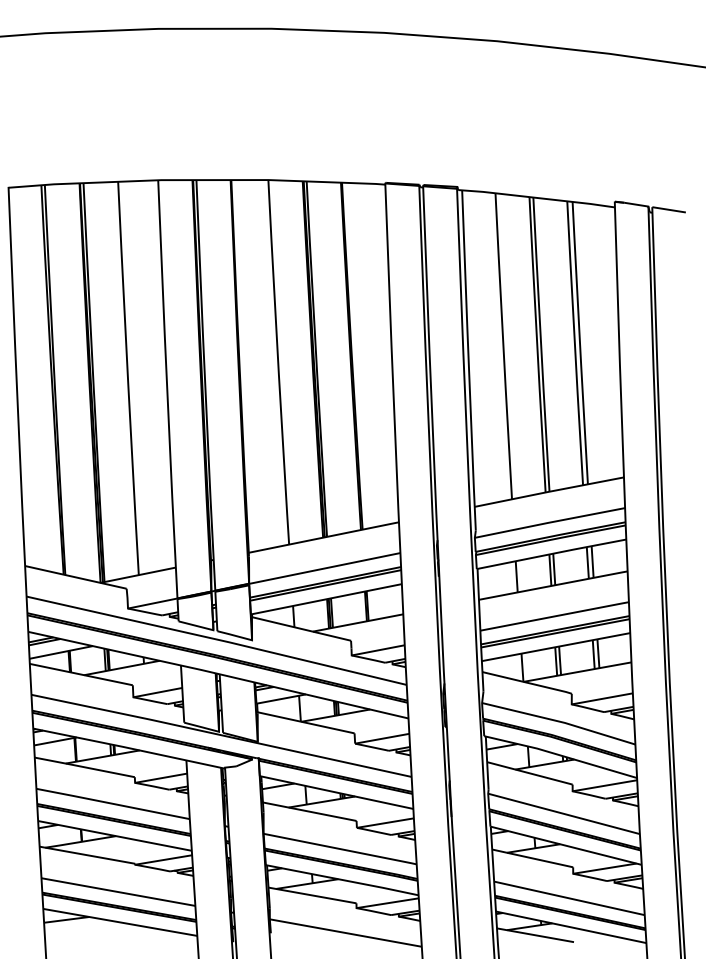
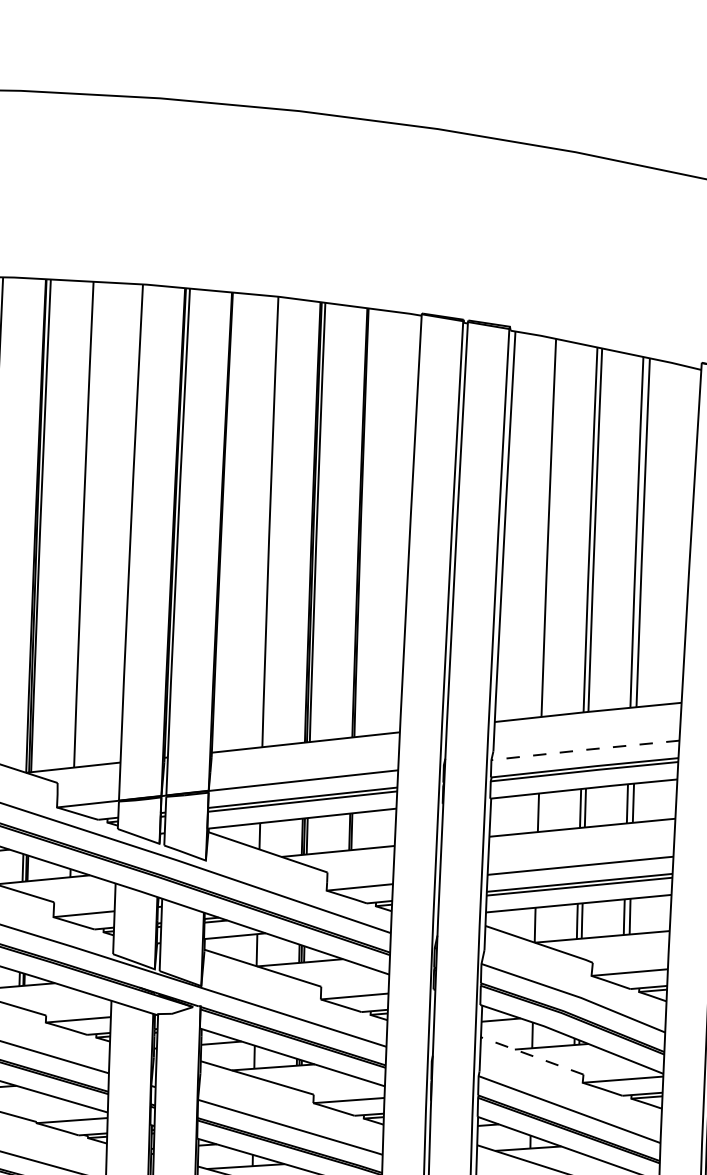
line: (549, 522) -> (584, 749), solid -> dashed
line: (529, 773) -> (531, 1056), solid -> dashed

